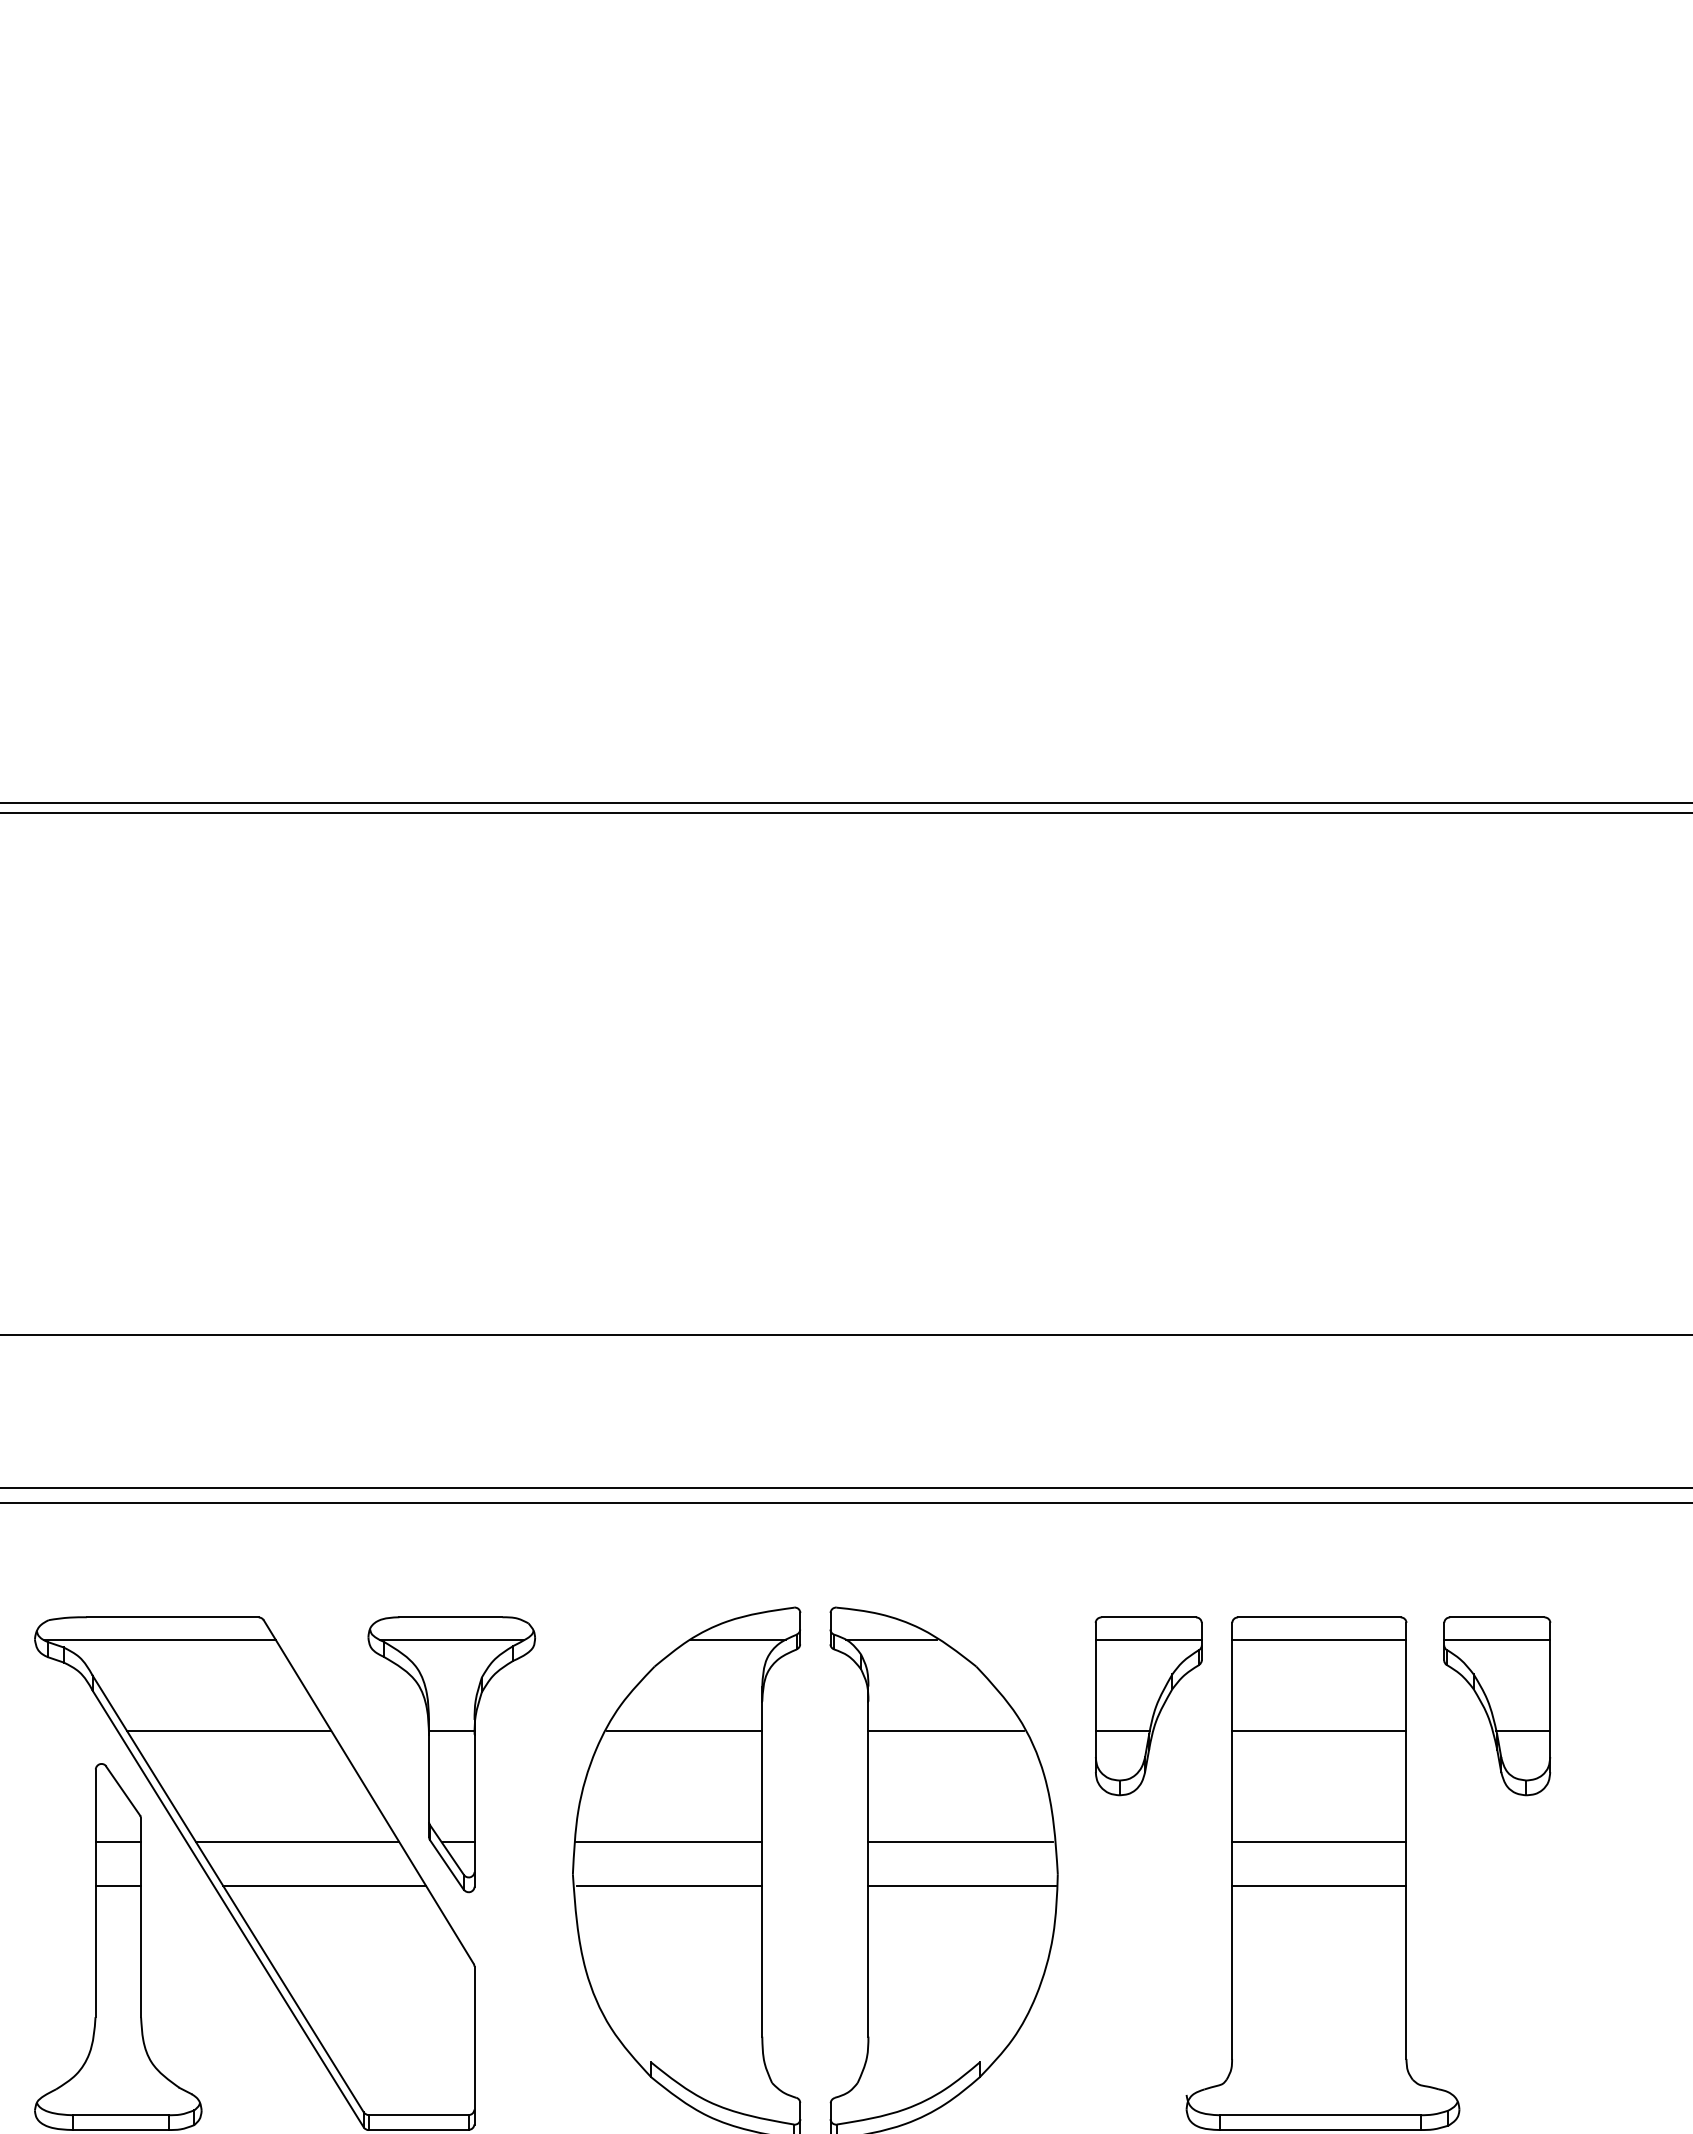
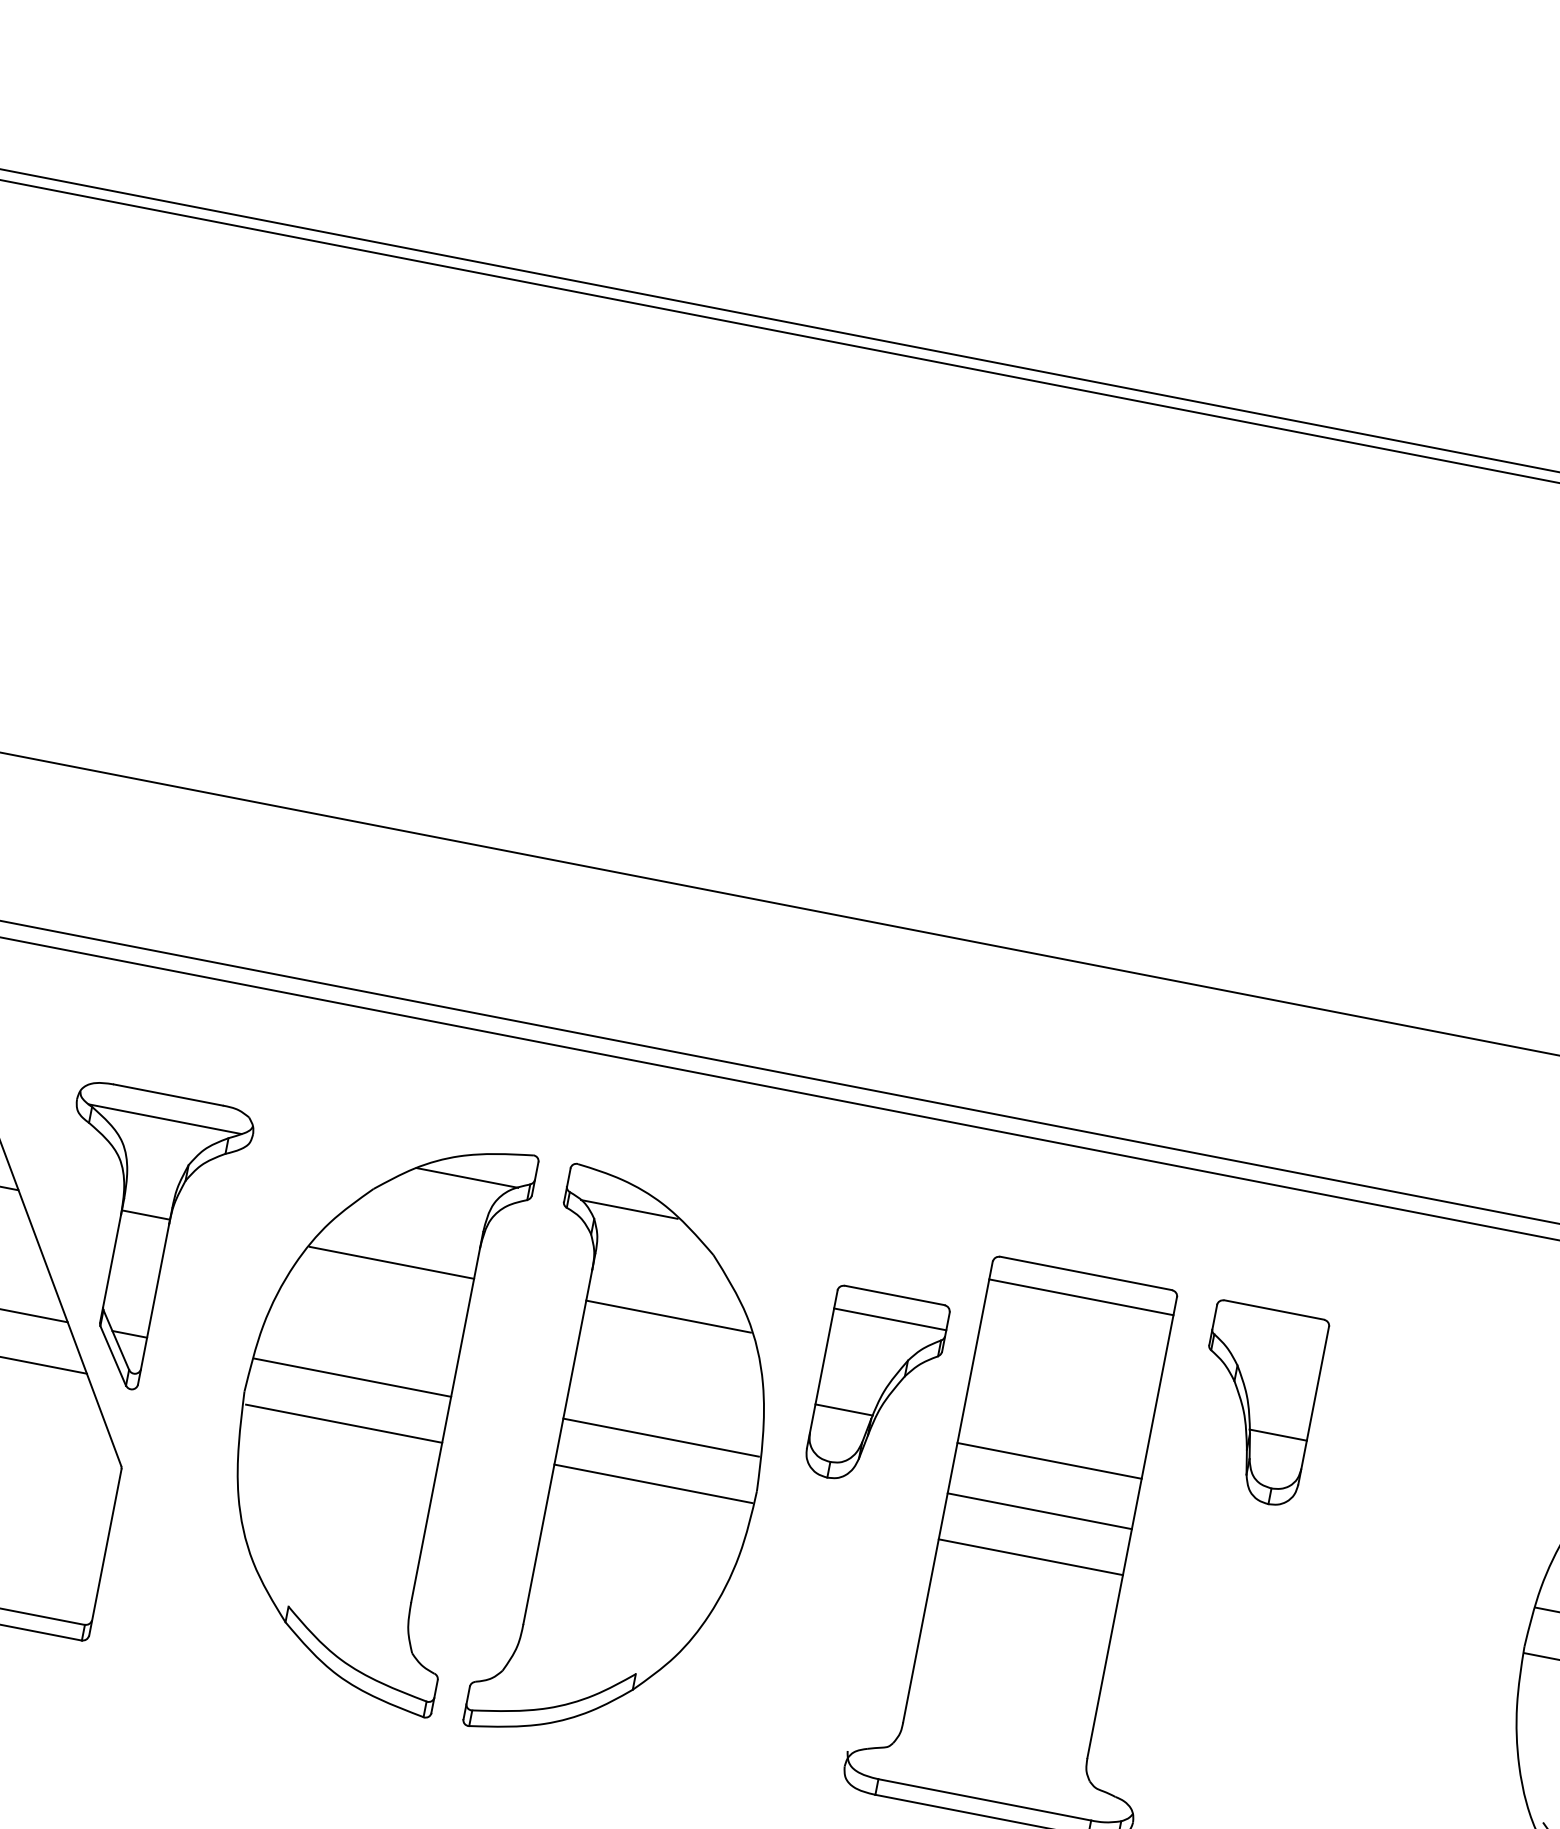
line: (1497, 1639) -> (1269, 1333), removed
part: (1148, 1706) -> (876, 1389), moved
line: (1319, 1730) -> (1049, 1460), moved

